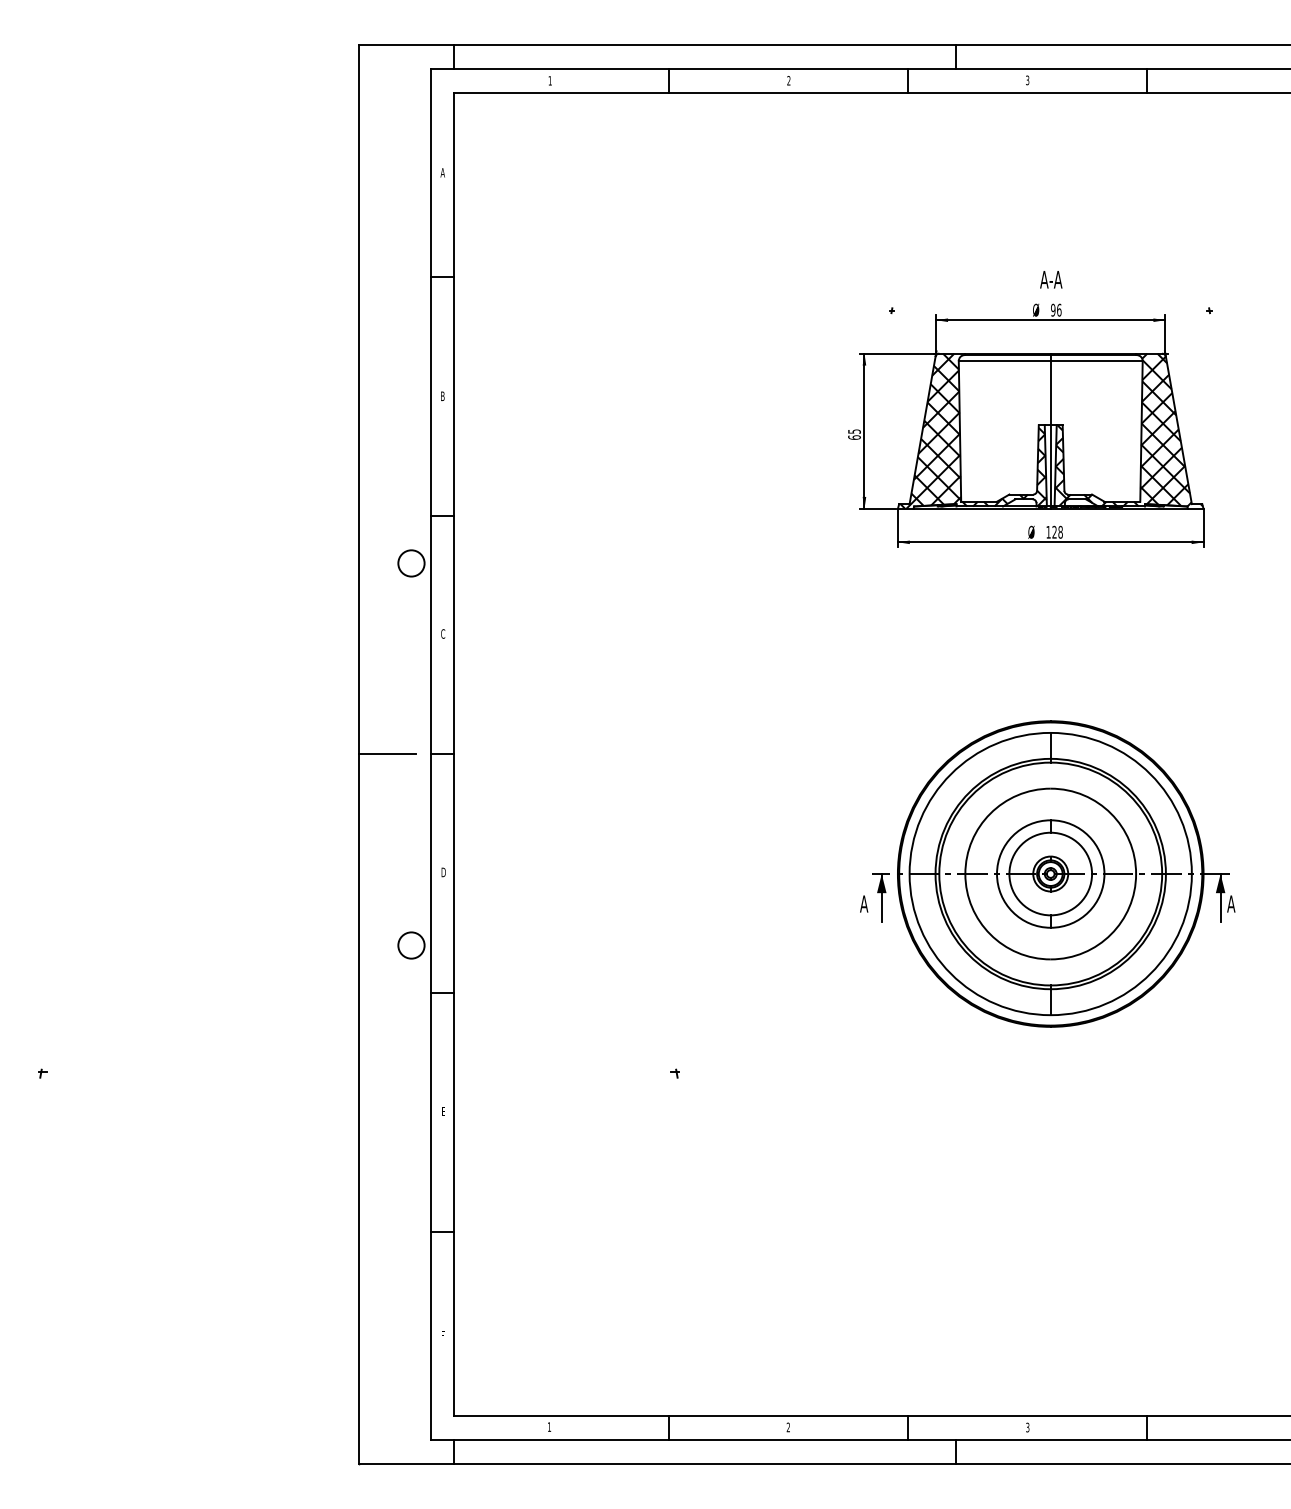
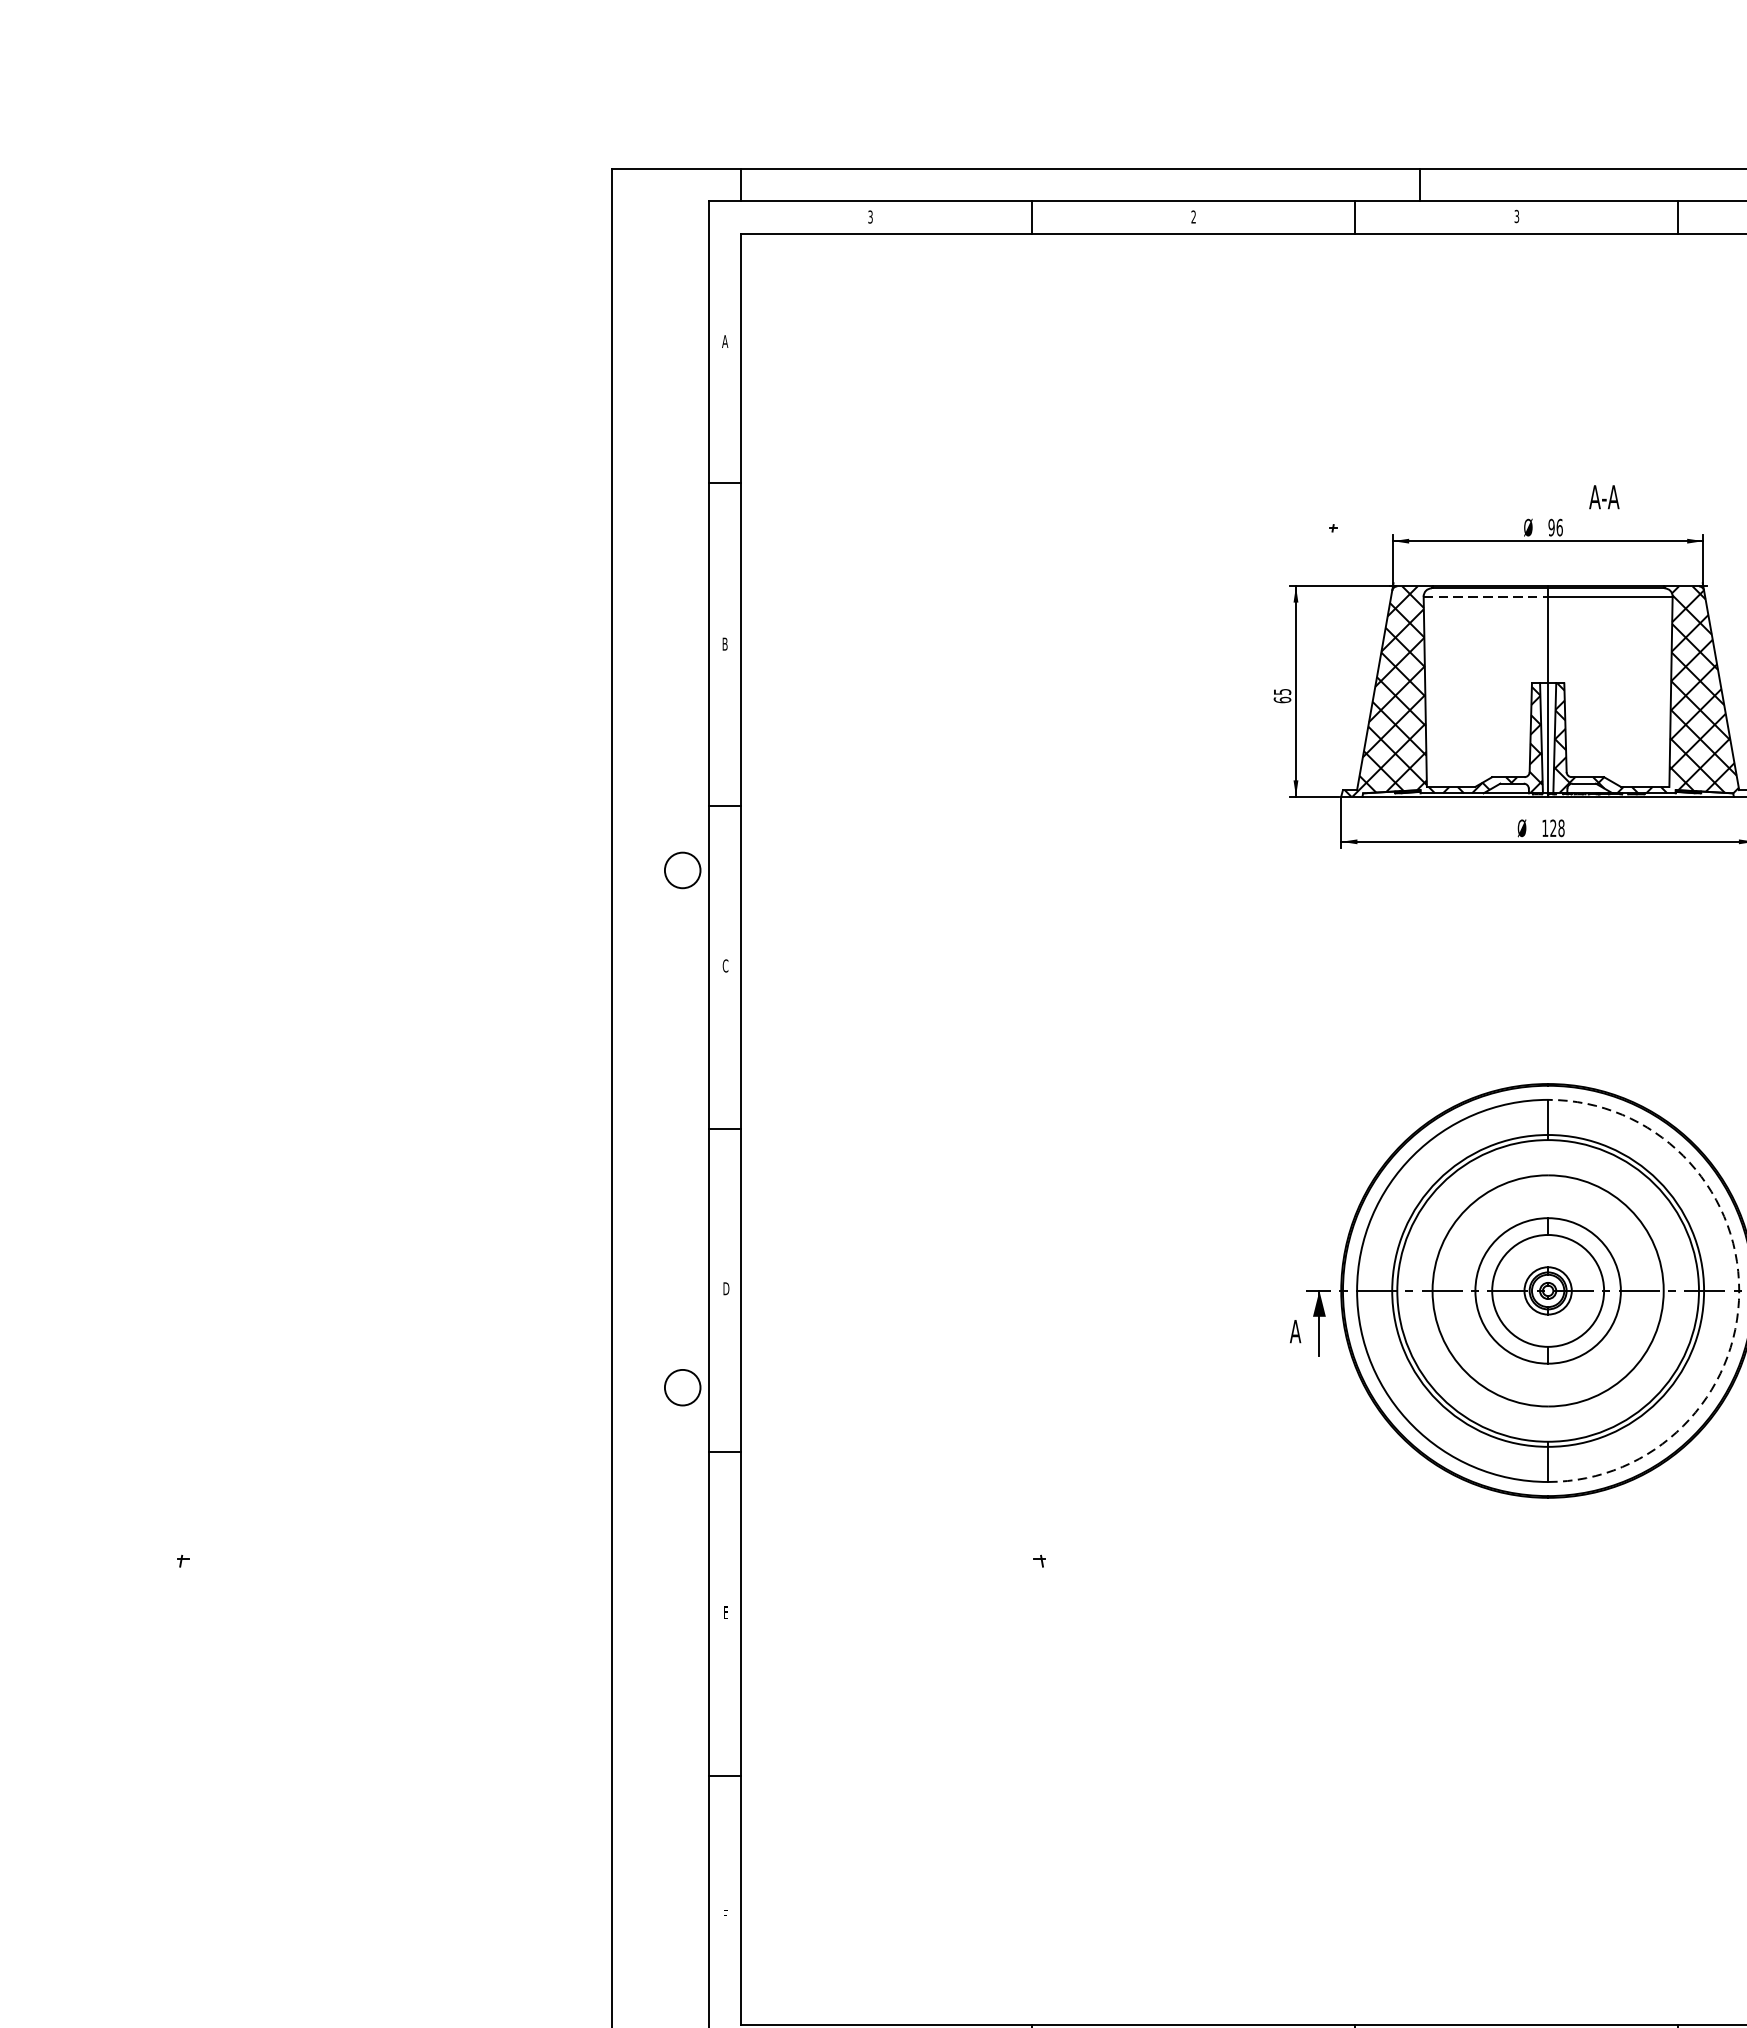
text: (549, 80) -> (869, 216), 1 -> 3
text: (1051, 279) -> (1604, 496), moved
line: (1004, 361) -> (1485, 597), solid -> dashed
line: (387, 754) -> (650, 1129), removed
arc: (1191, 874) -> (1738, 1291), solid -> dashed

